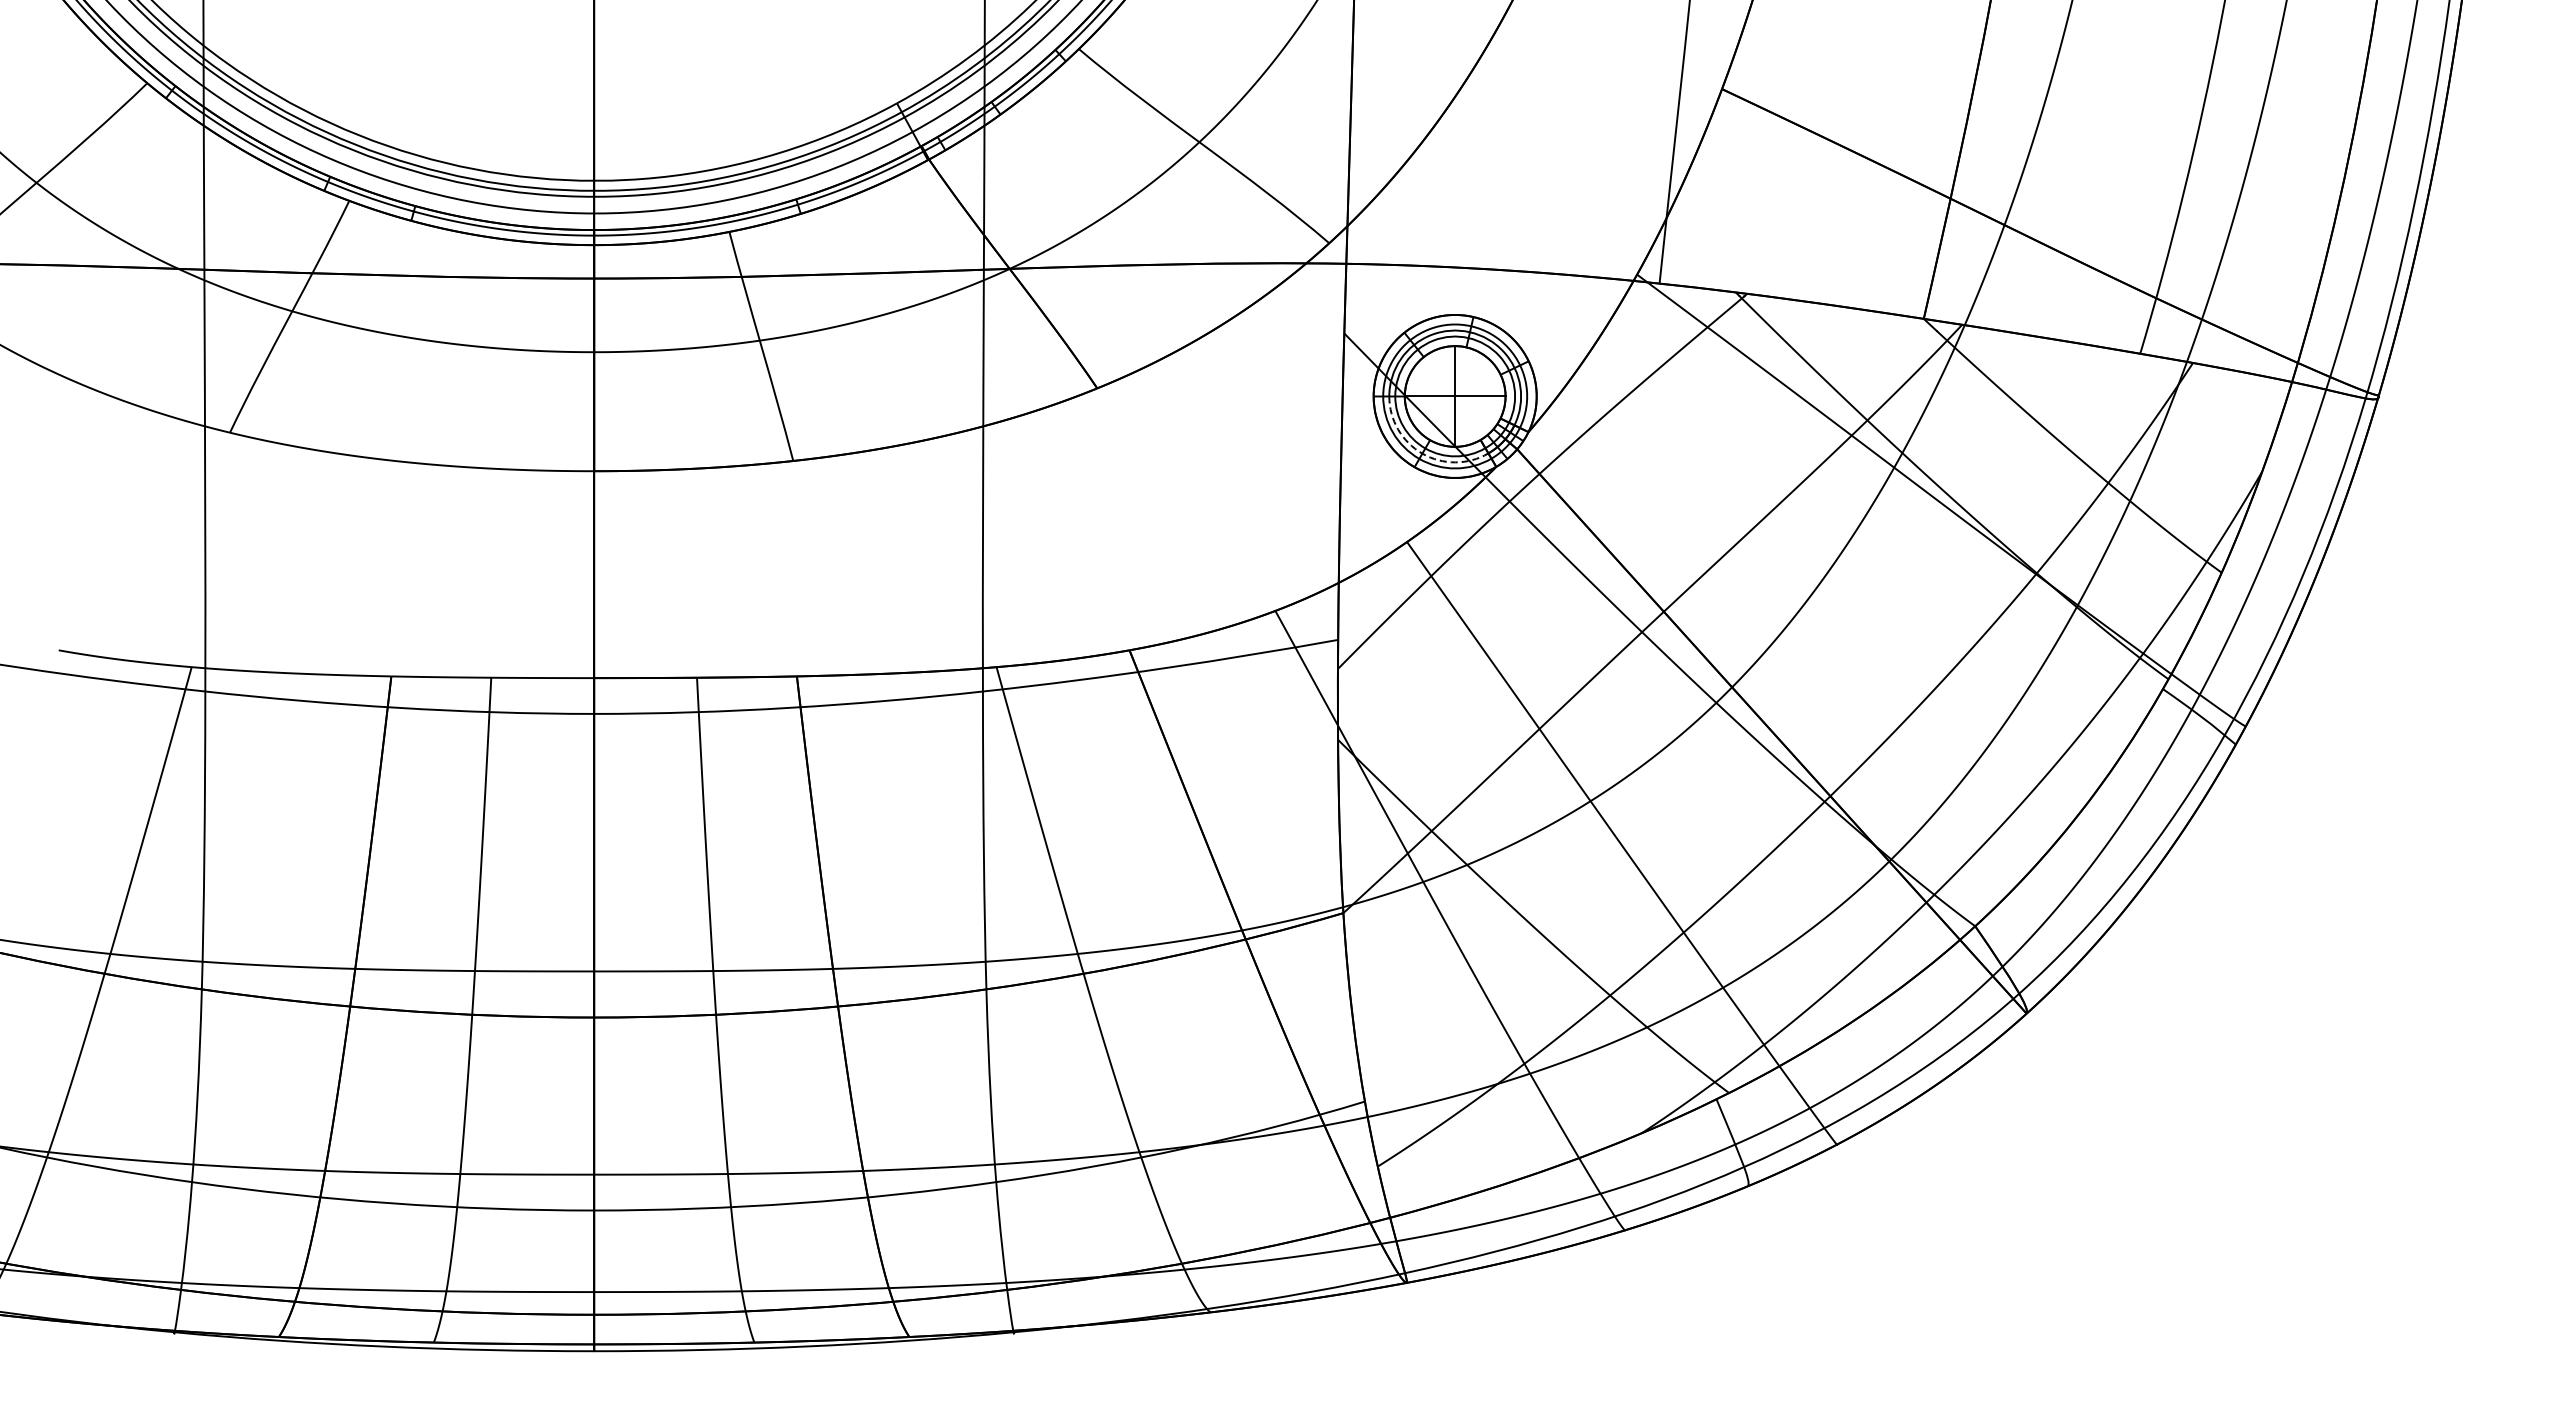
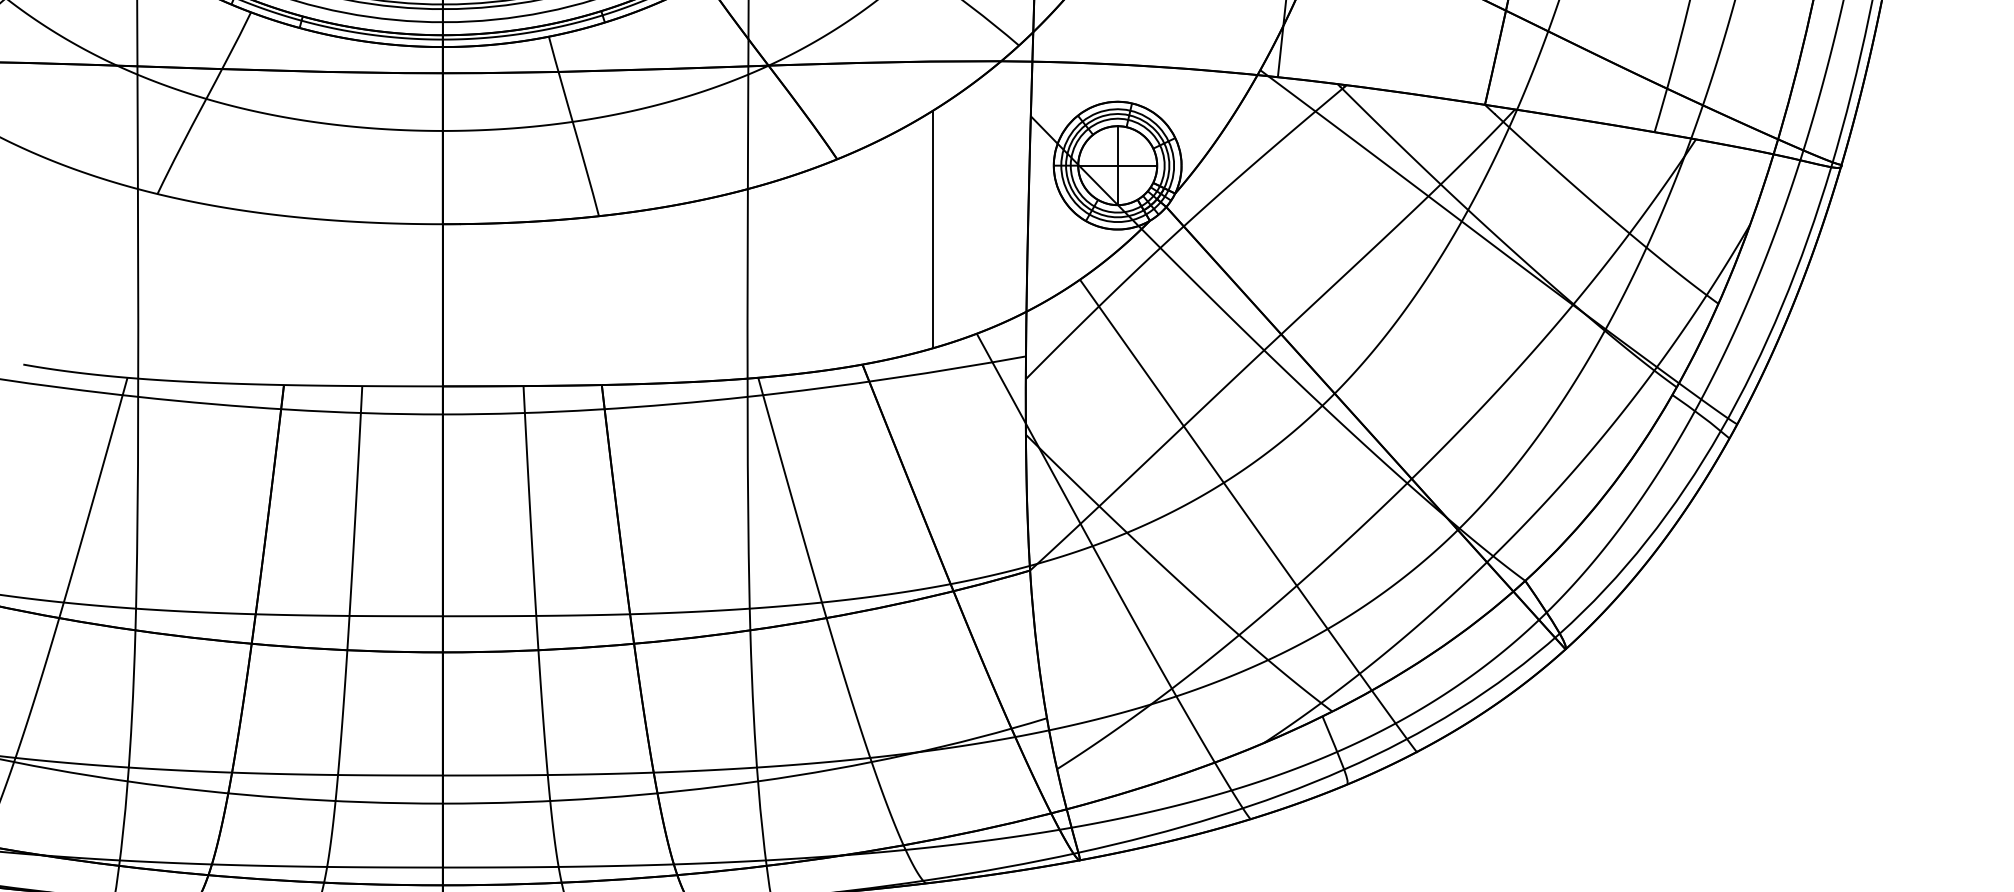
arc: (1422, 453) -> (1092, 210), dashed -> solid
line: (1219, 477) -> (933, 229), added

